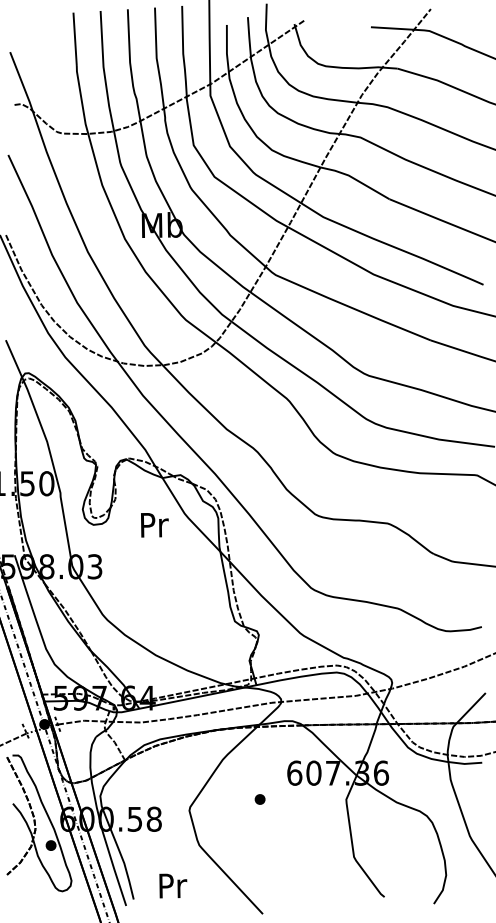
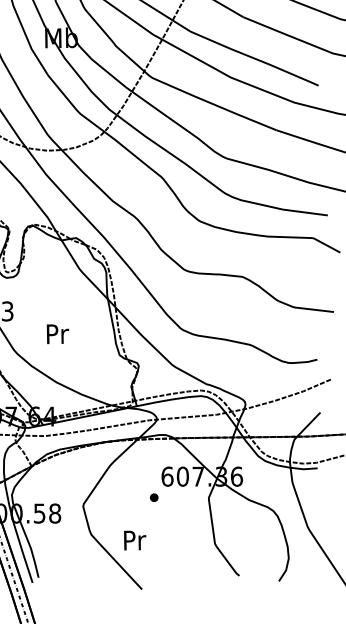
text: (154, 525) -> (57, 334), moved
part: (259, 799) -> (153, 497), moved
text: (173, 885) -> (135, 540), moved

